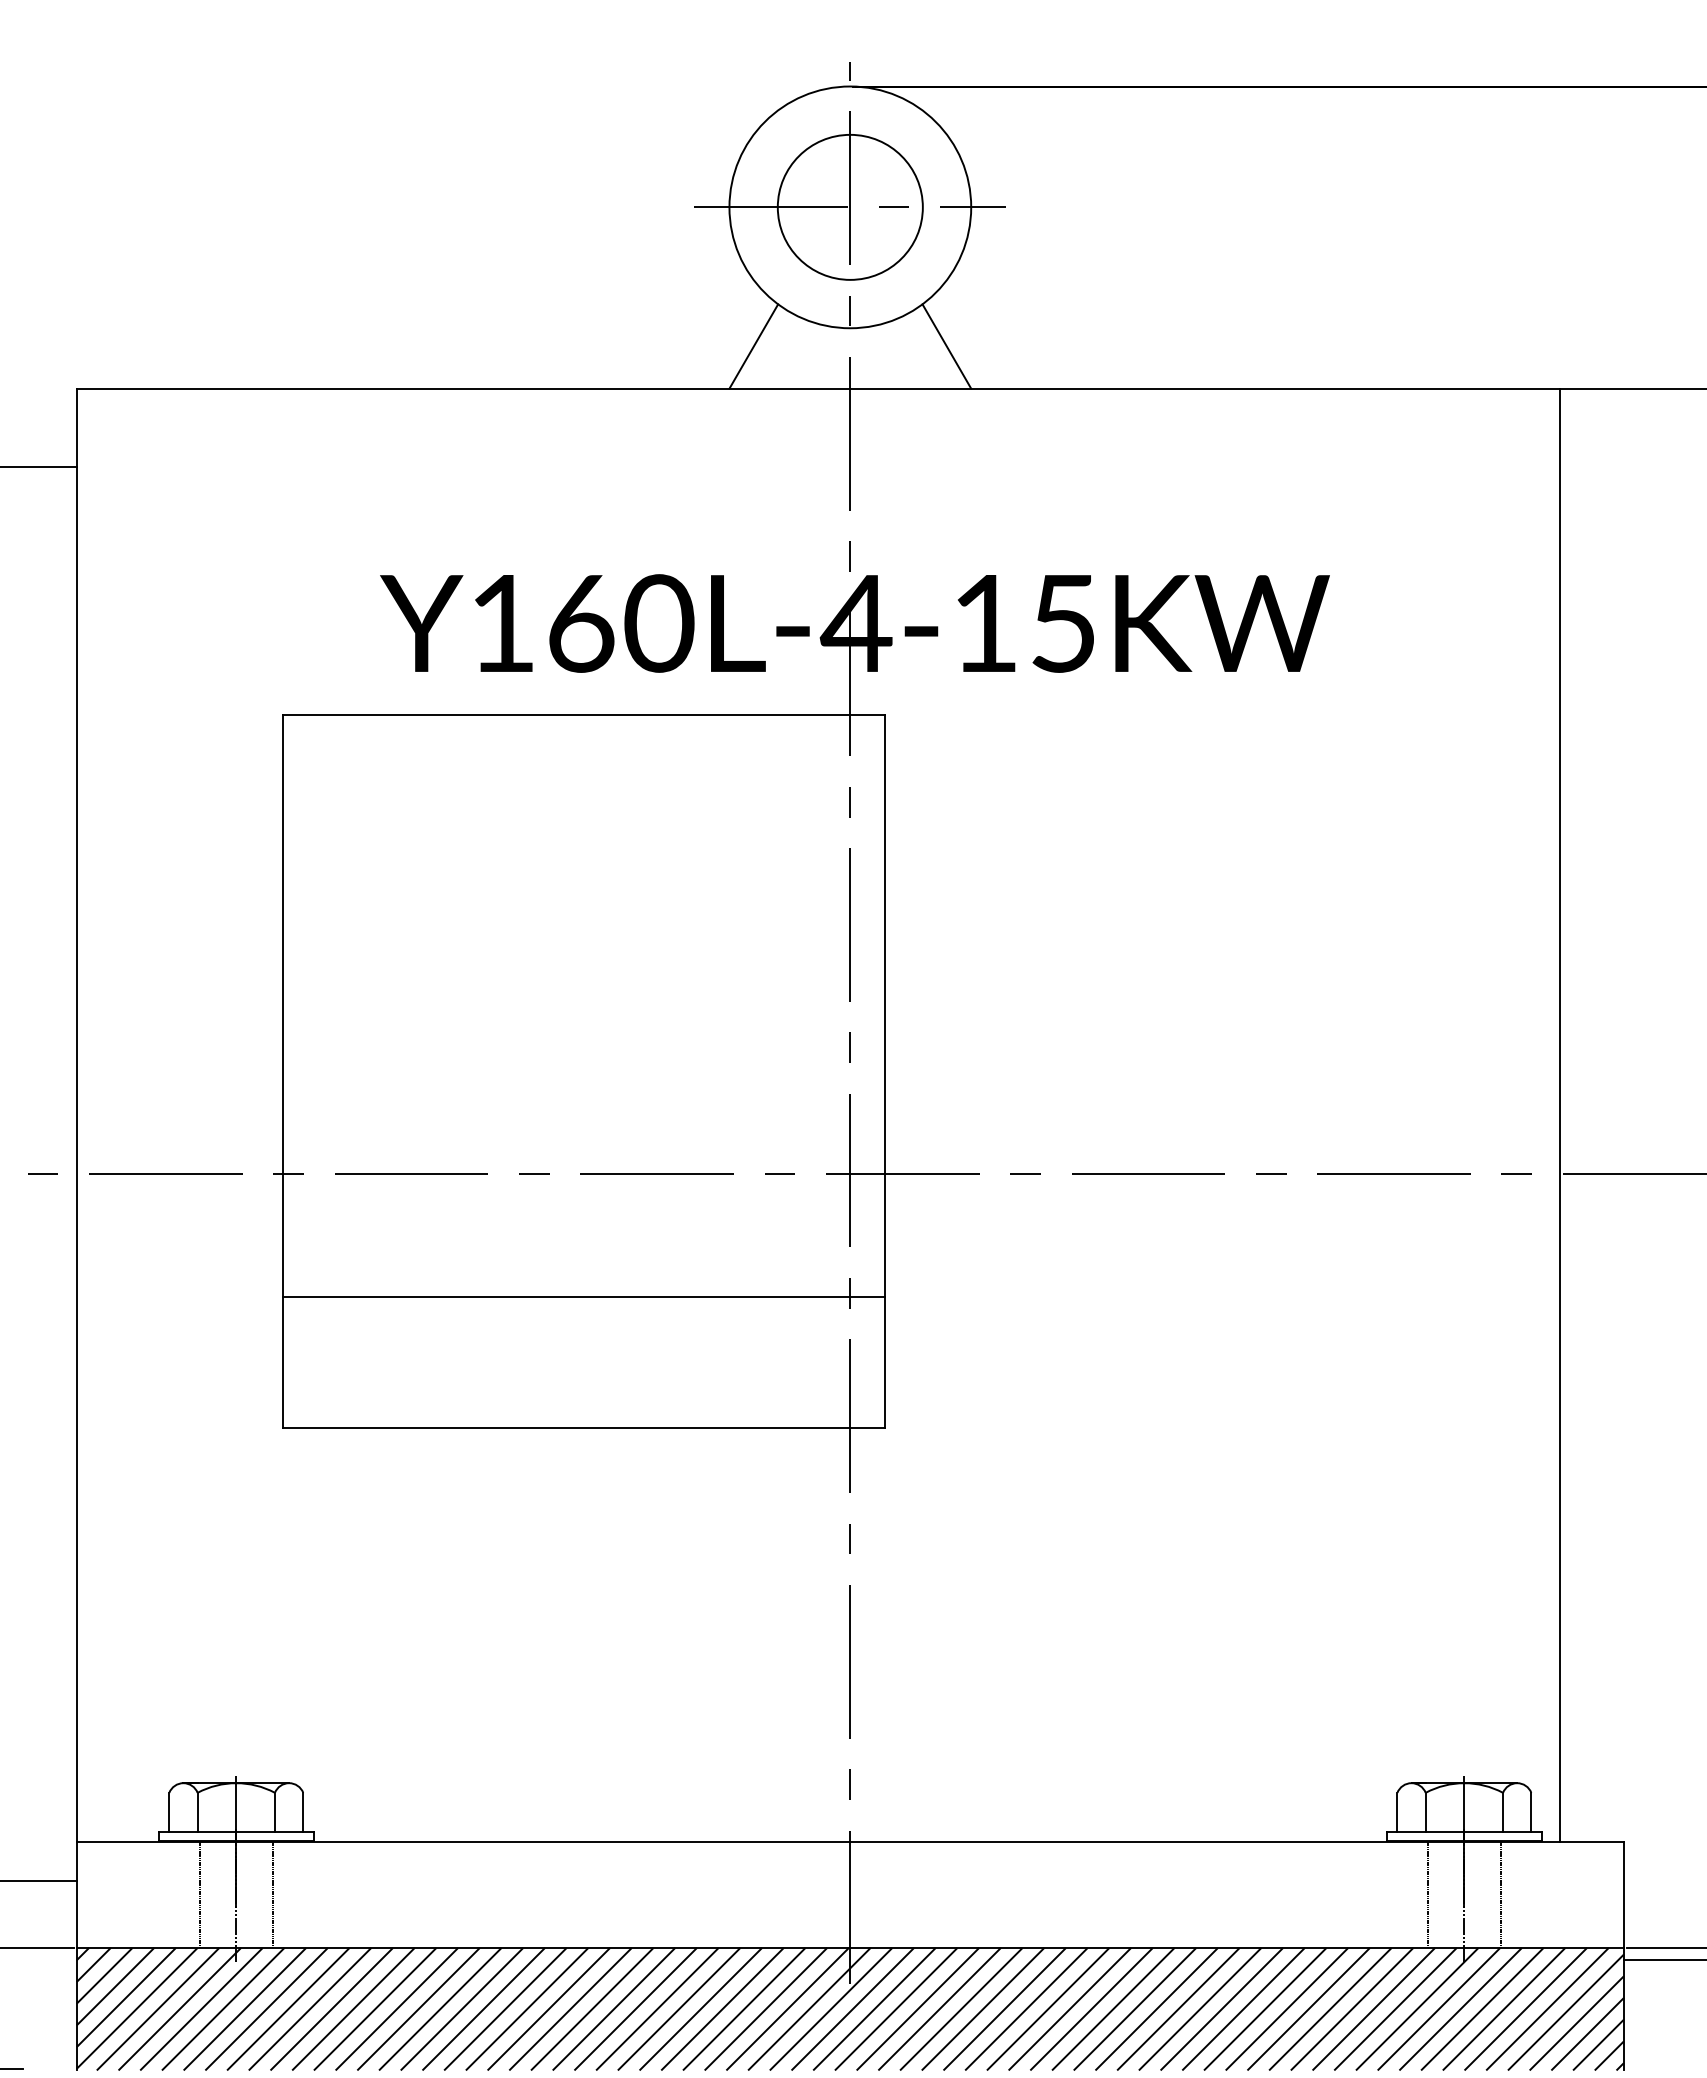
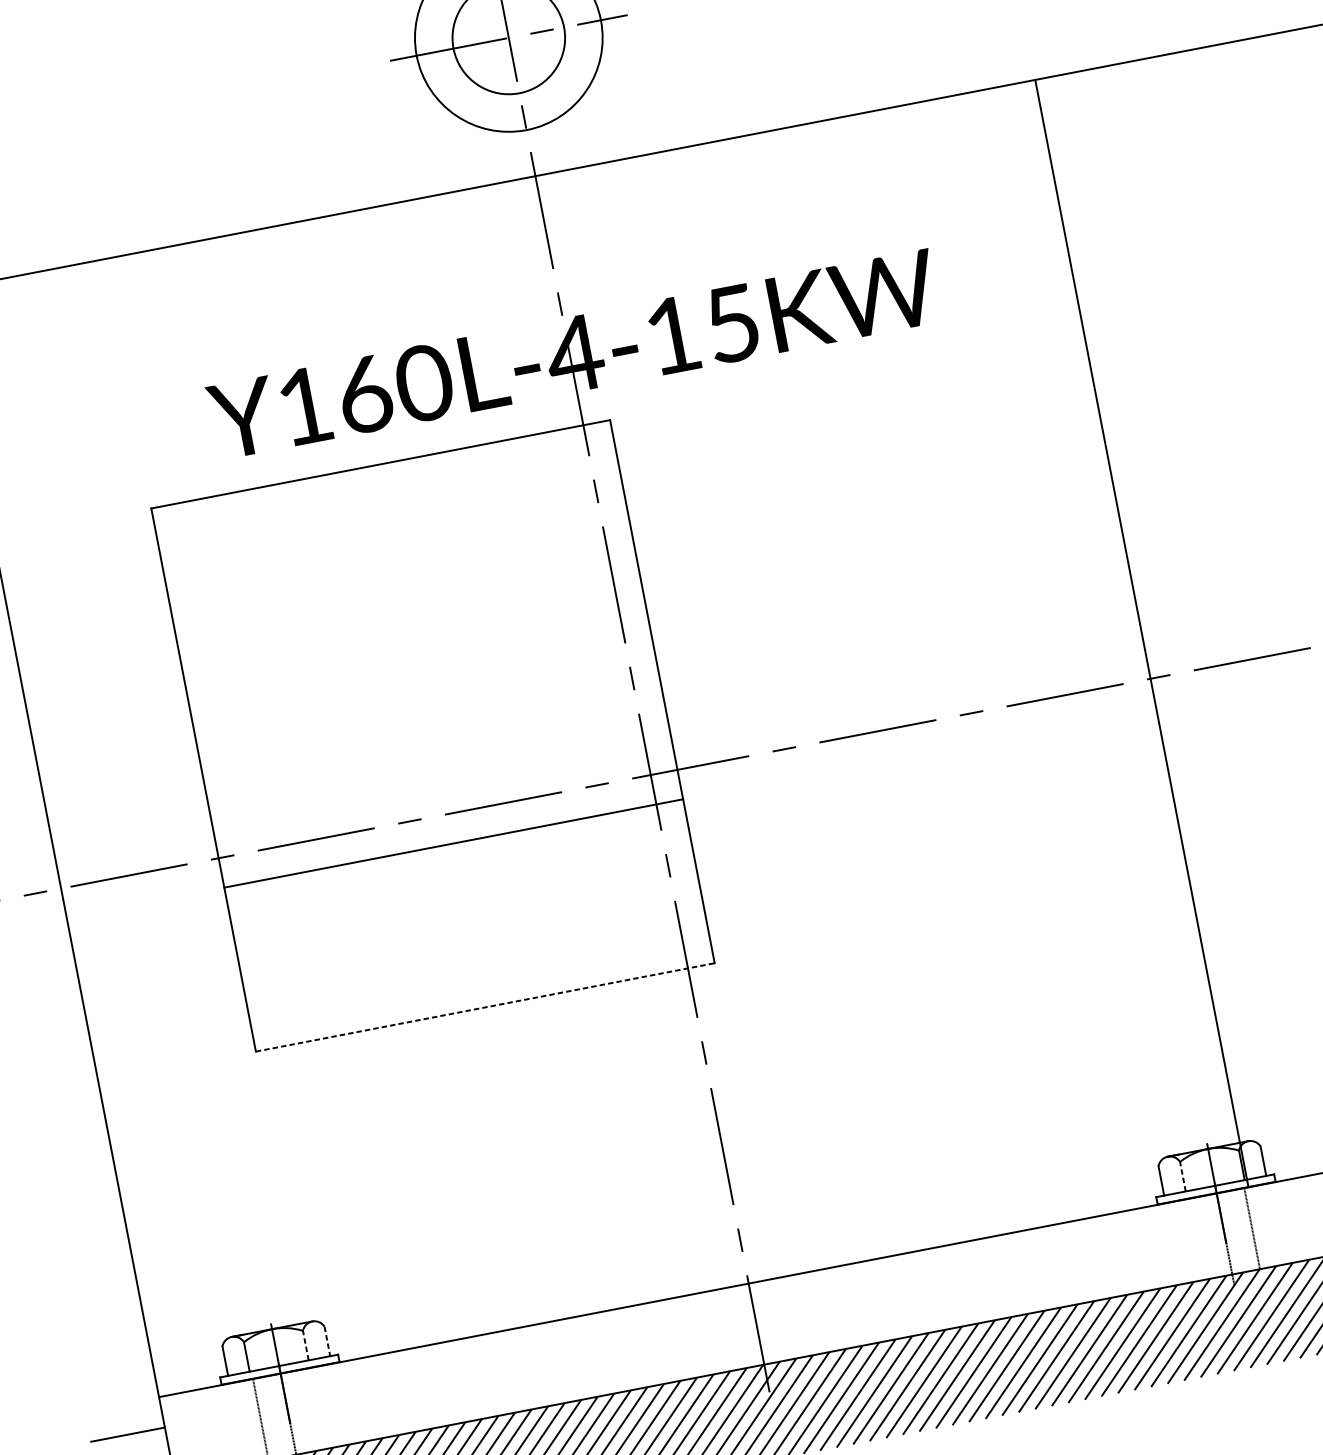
line: (753, 346) -> (455, 158), removed
line: (946, 346) -> (602, 129), removed
line: (1560, 1114) -> (1142, 633), moved
line: (584, 1296) -> (453, 843), moved
line: (584, 1428) -> (485, 1007), solid -> dashed
line: (274, 1811) -> (305, 1345), solid -> dashed
line: (1425, 1811) -> (1182, 1176), solid -> dashed
line: (303, 1812) -> (327, 1341), solid -> dashed
line: (272, 1894) -> (316, 1408), removed
line: (1428, 1894) -> (1197, 1239), removed

